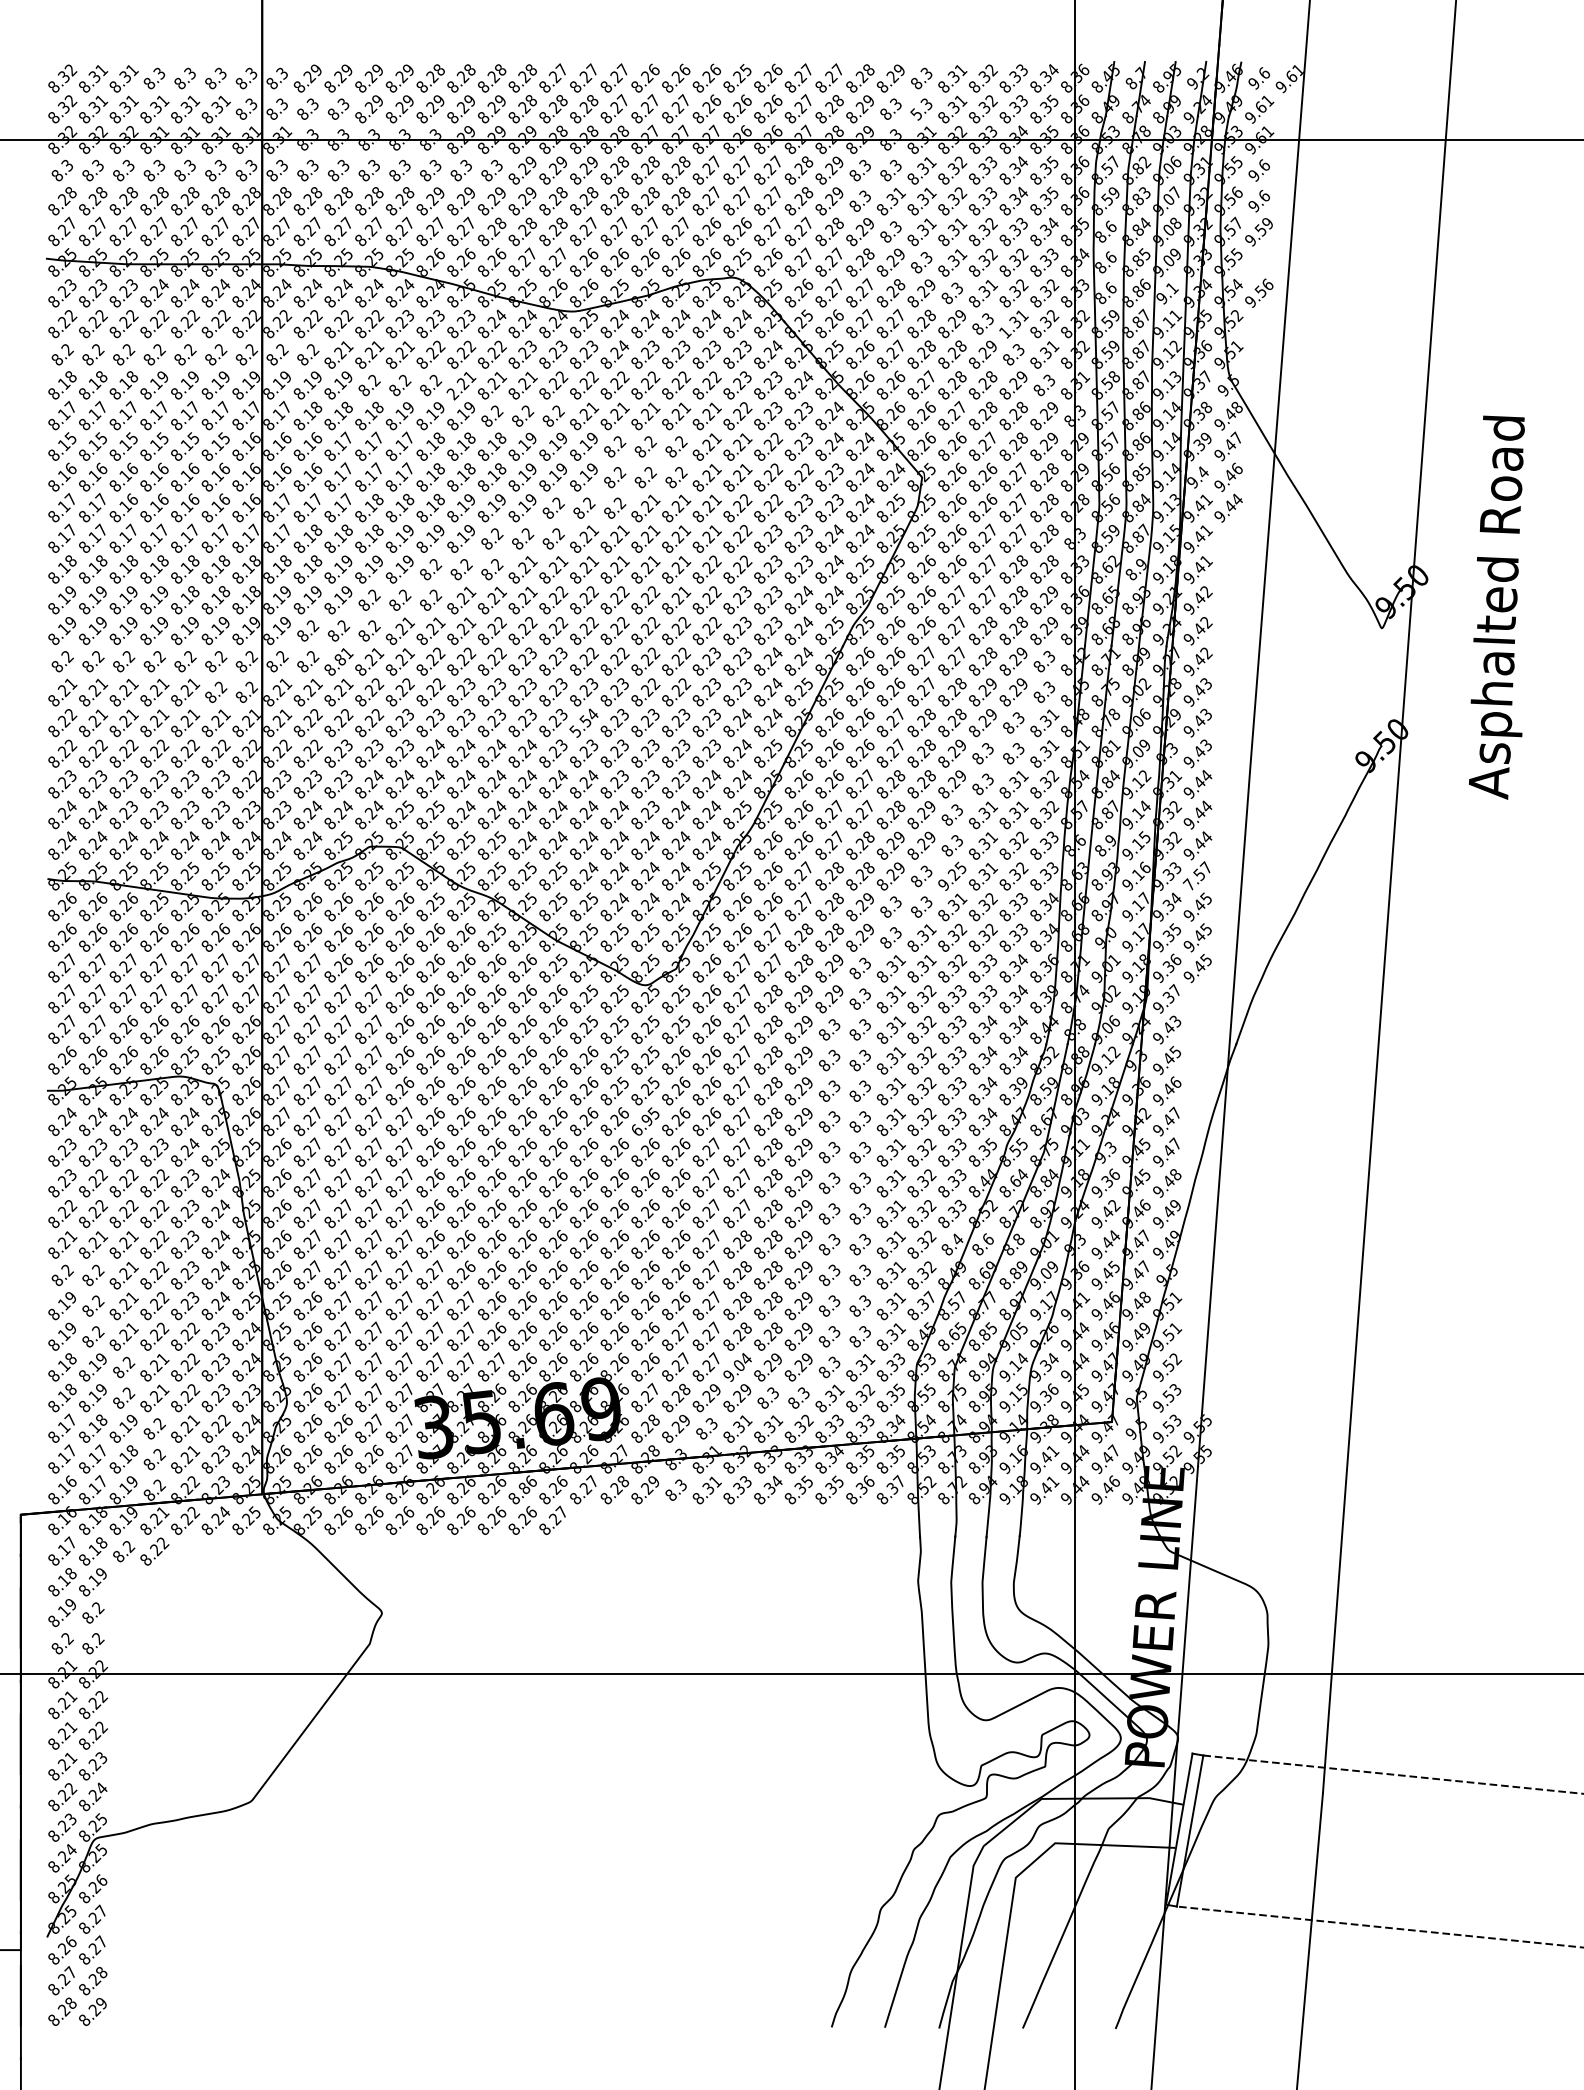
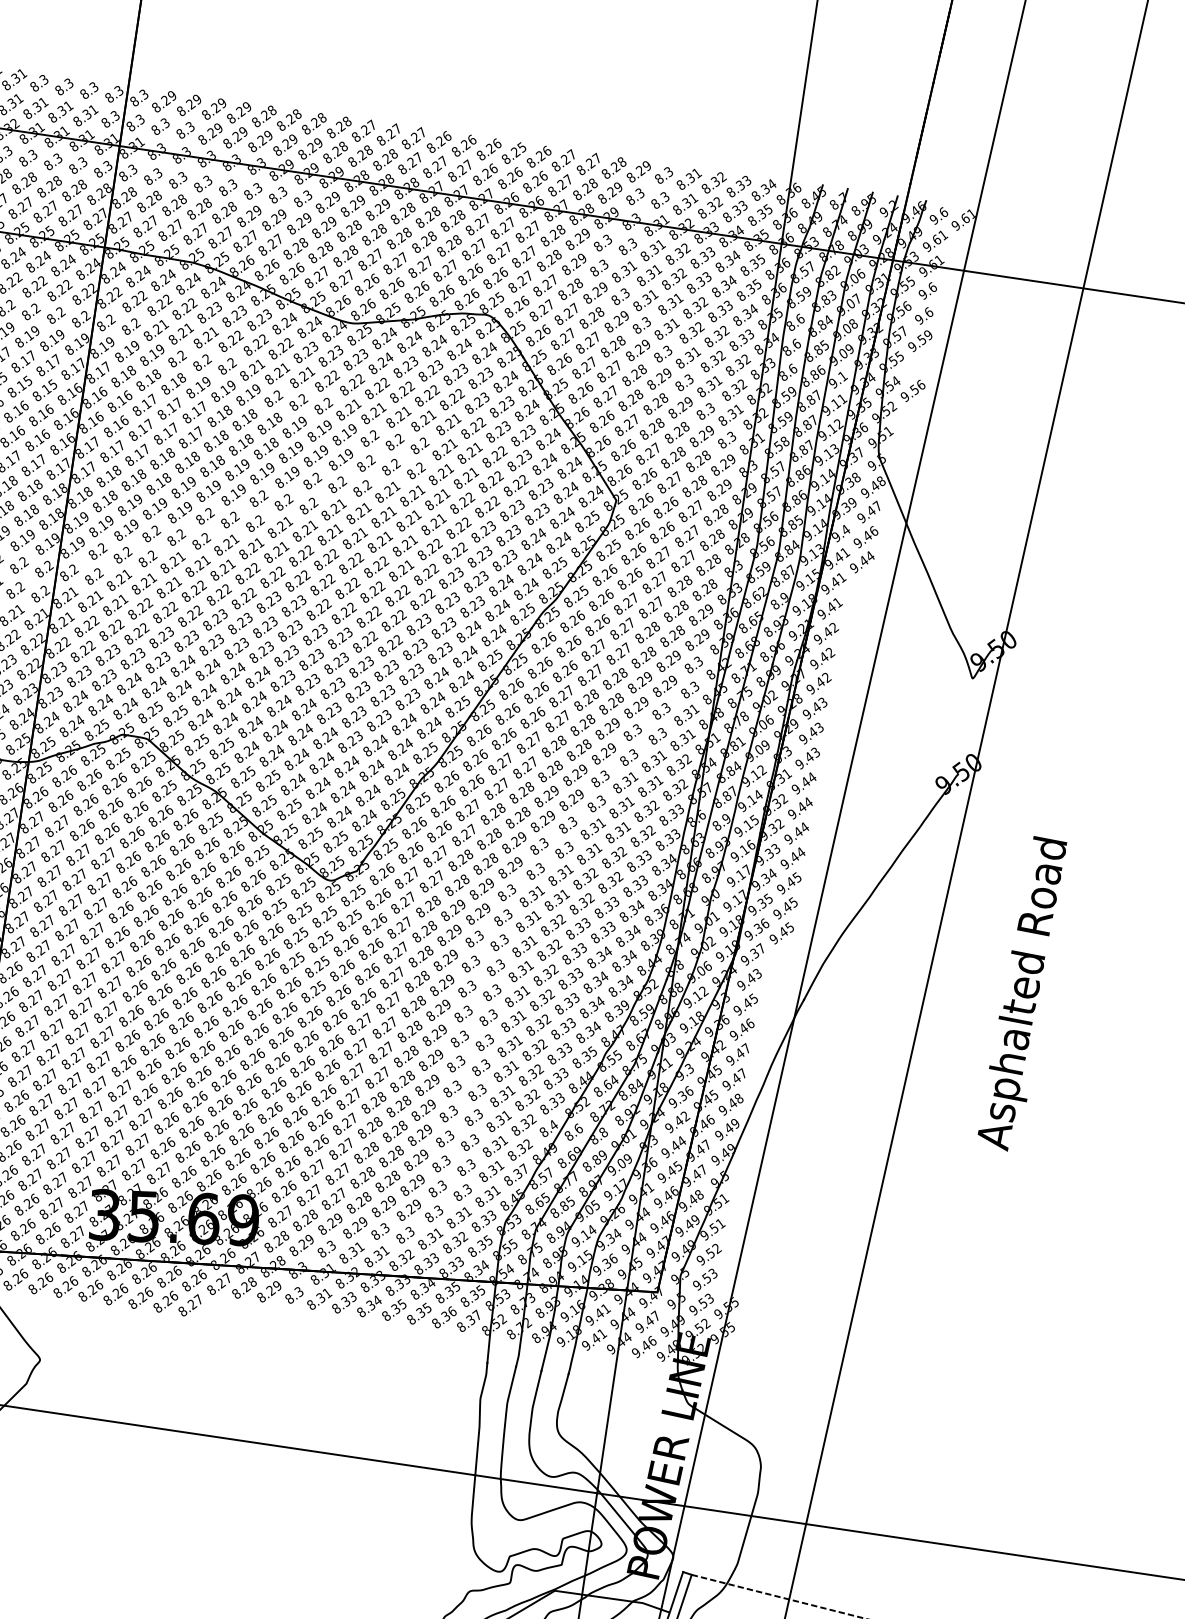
text: (916, 114) -> (655, 204), 5.3 -> 8.3
text: (1005, 332) -> (701, 392), 1.31 -> 8.31
text: (452, 394) -> (244, 376), 2.21 -> 8.21
text: (1496, 607) -> (1021, 993), moved
text: (340, 660) -> (120, 579), 8.81 -> 8.21
text: (583, 722) -> (311, 659), 5.54 -> 8.23
text: (952, 875) -> (593, 828), 9.25 -> 8.31
text: (1197, 875) -> (792, 857), 7.57 -> 9.44
text: (642, 1125) -> (310, 994), 6.95 -> 8.25
text: (737, 1367) -> (359, 1202), 9.04 -> 8.28
text: (524, 1488) -> (171, 1275), 8.86 -> 8.26

